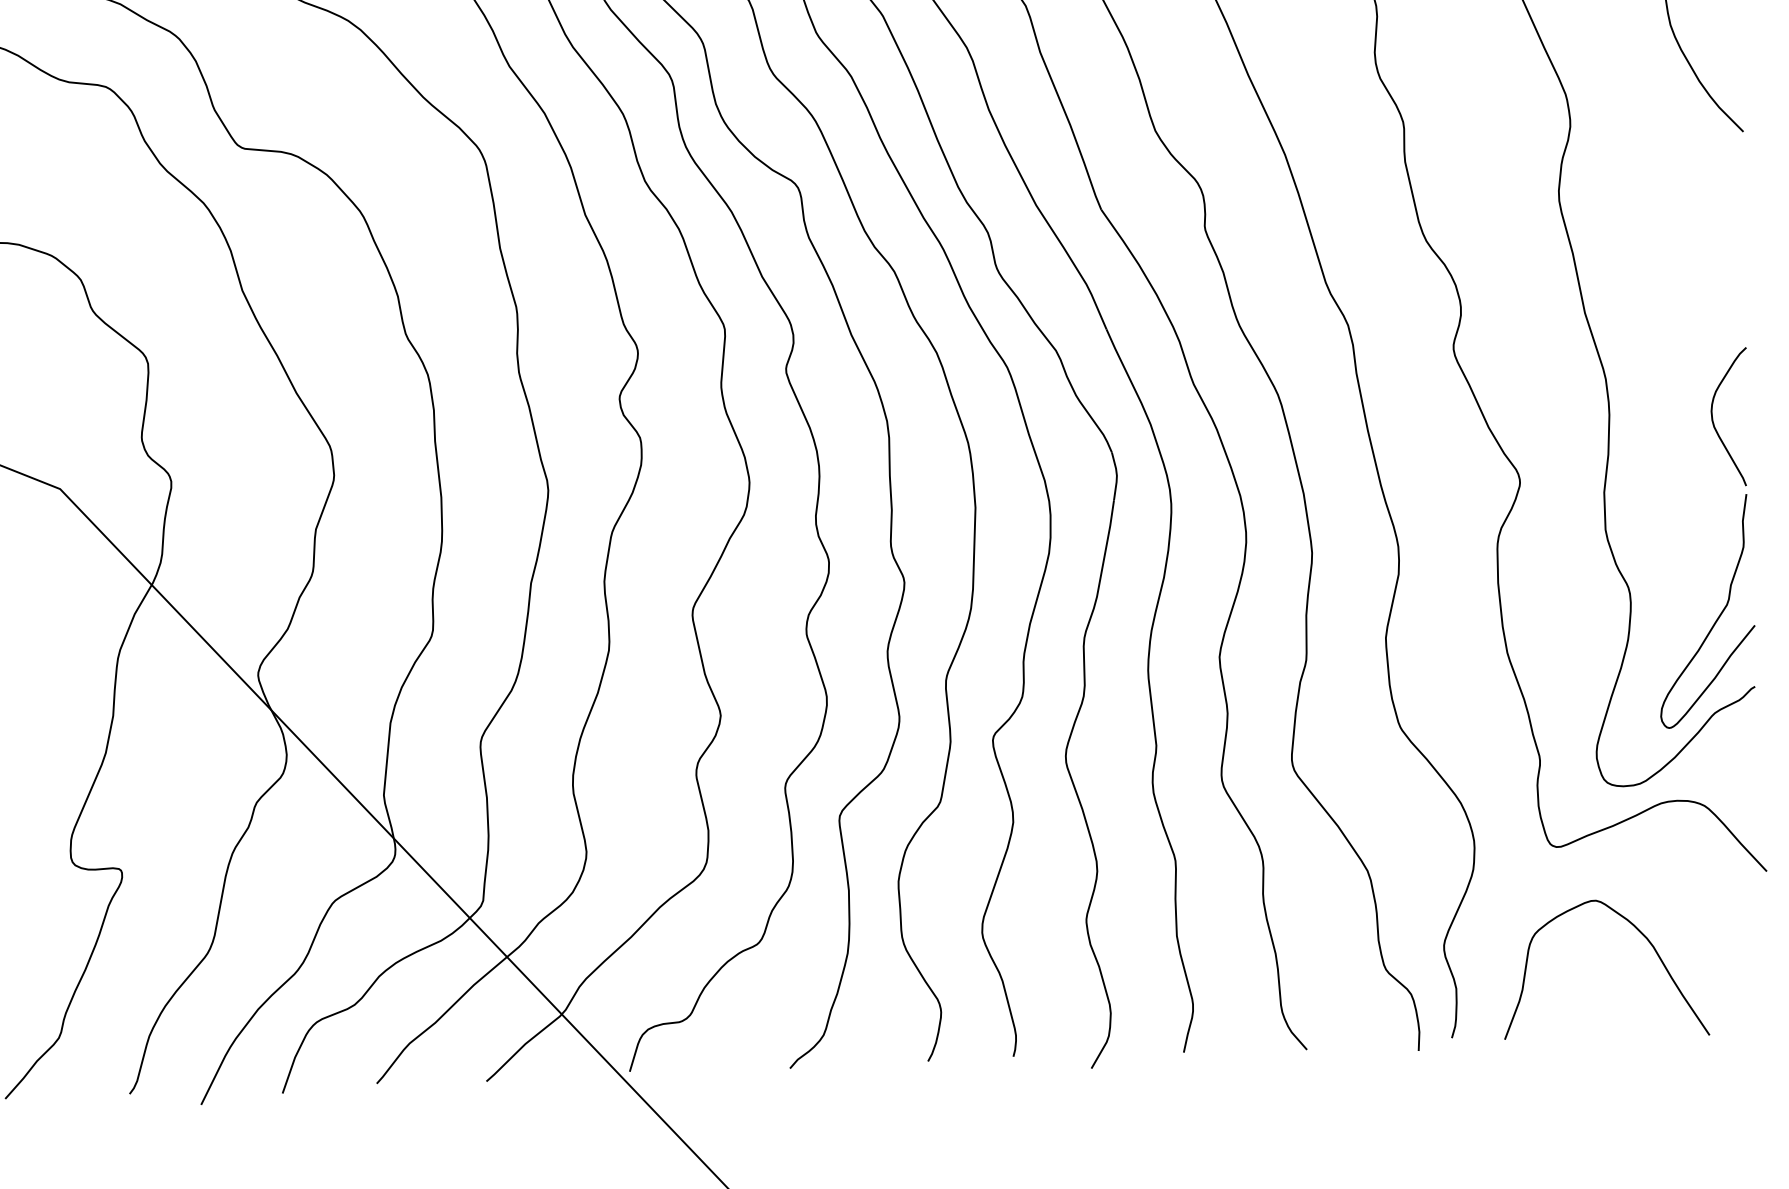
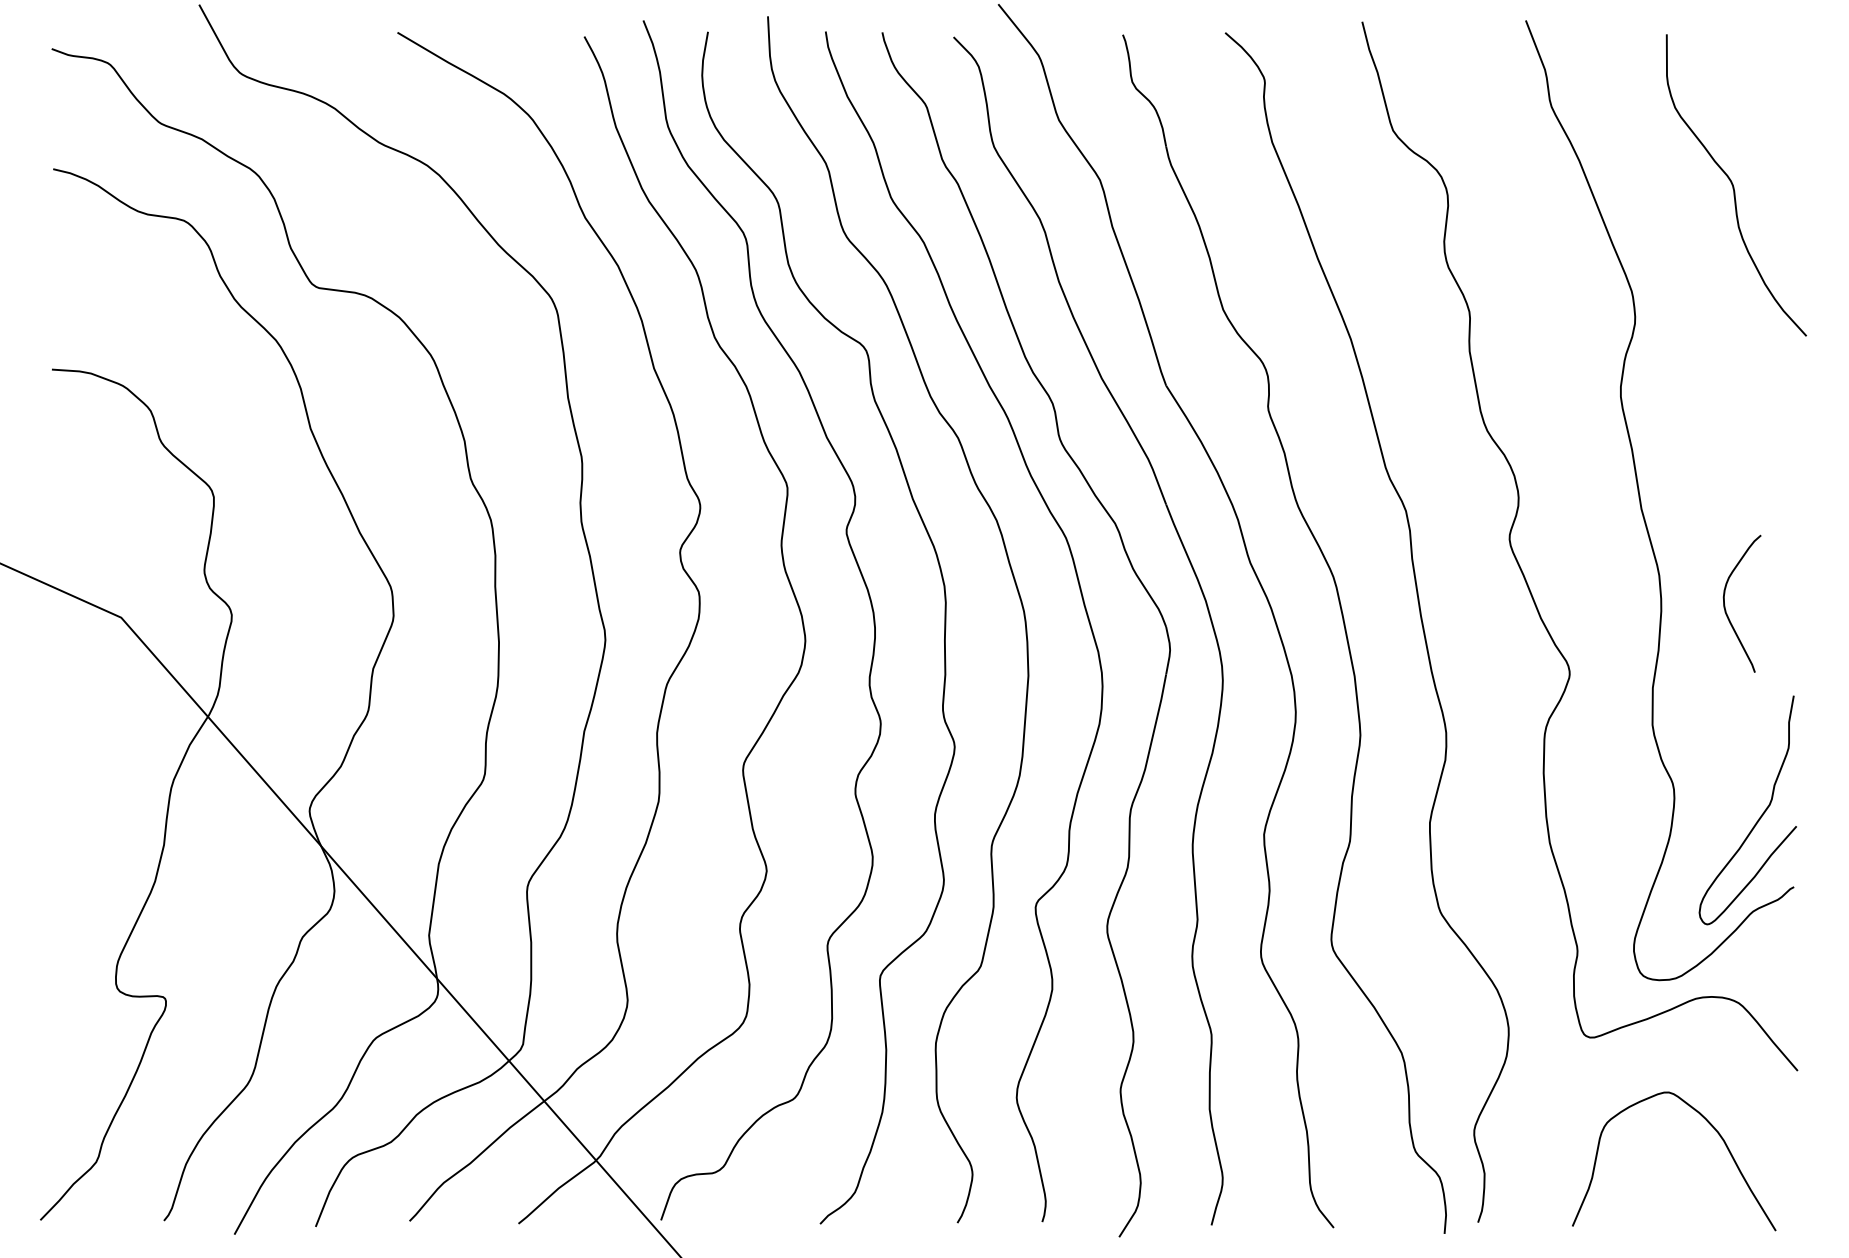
curve: (1713, 419) -> (1725, 605), moved
curve: (1639, 932) -> (1710, 1125), moved

